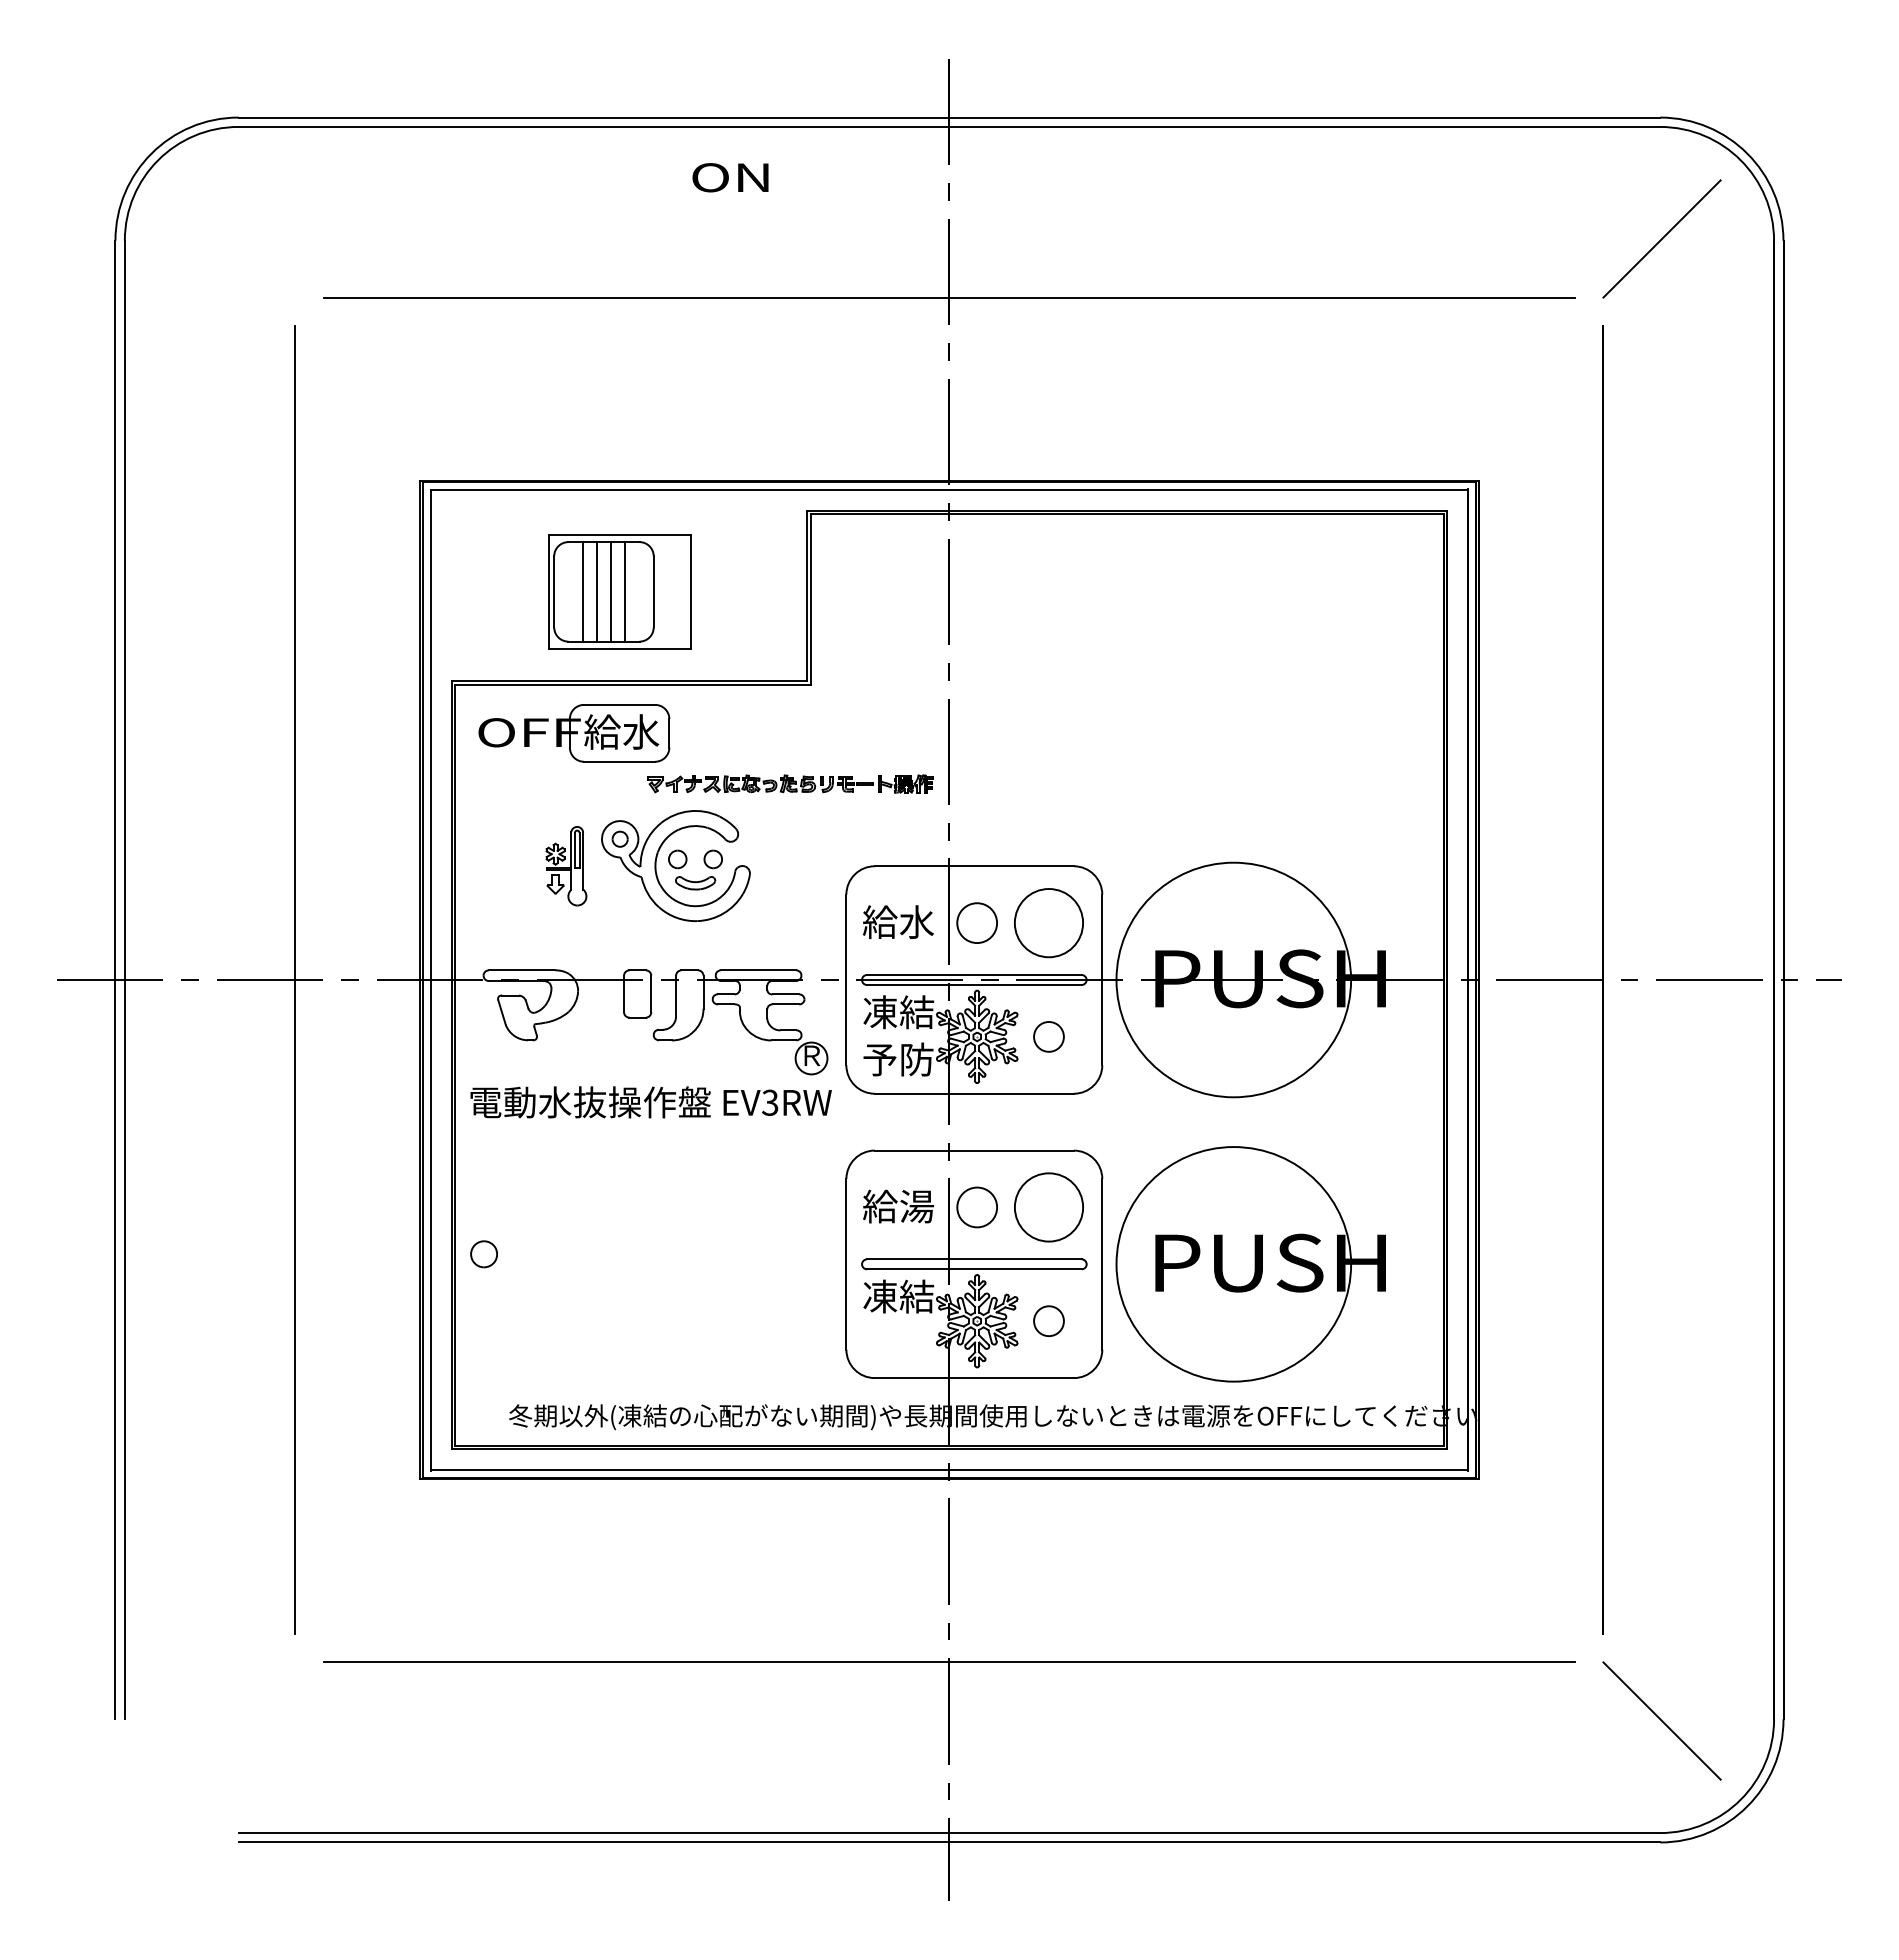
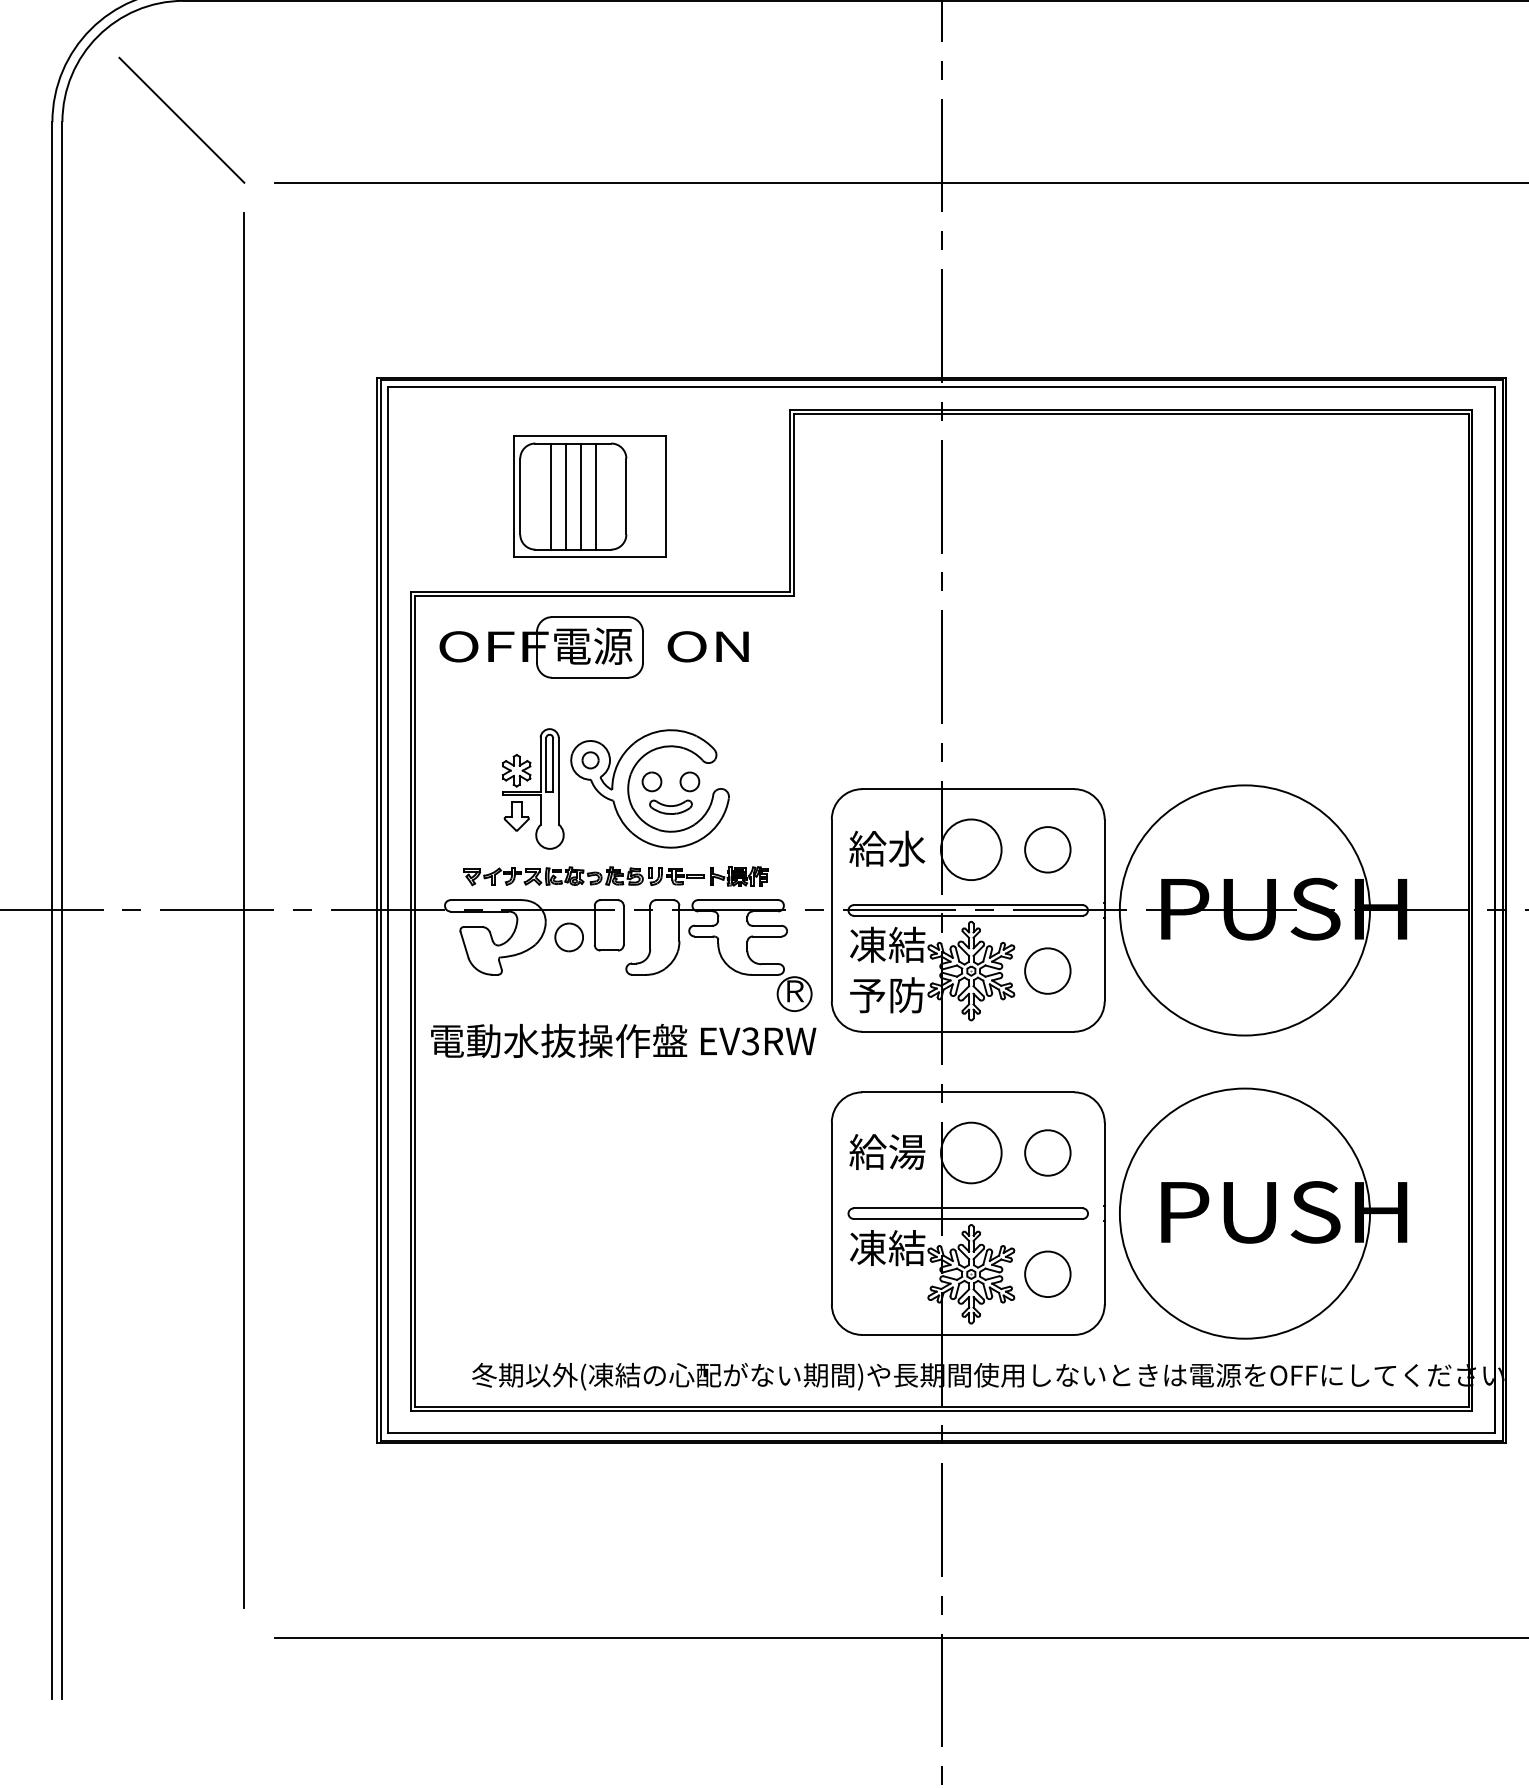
text: (730, 177) -> (708, 646), moved
line: (236, 238) -> (181, 119), added
text: (621, 731) -> (592, 645), 給水 -> 電源
part: (790, 783) -> (616, 875), moved
part: (566, 866) -> (533, 789), size x1.43
circle: (976, 922) -> (970, 849), size x1.43
circle: (1048, 922) -> (1047, 849), size x0.62
circle: (1048, 1036) -> (1047, 970), size x1.43
circle: (976, 1207) -> (970, 1153), size x1.43
circle: (1048, 1207) -> (1047, 1153), size x0.62
part: (483, 1254) -> (568, 937), moved
circle: (1048, 1320) -> (1047, 1273), size x1.43

